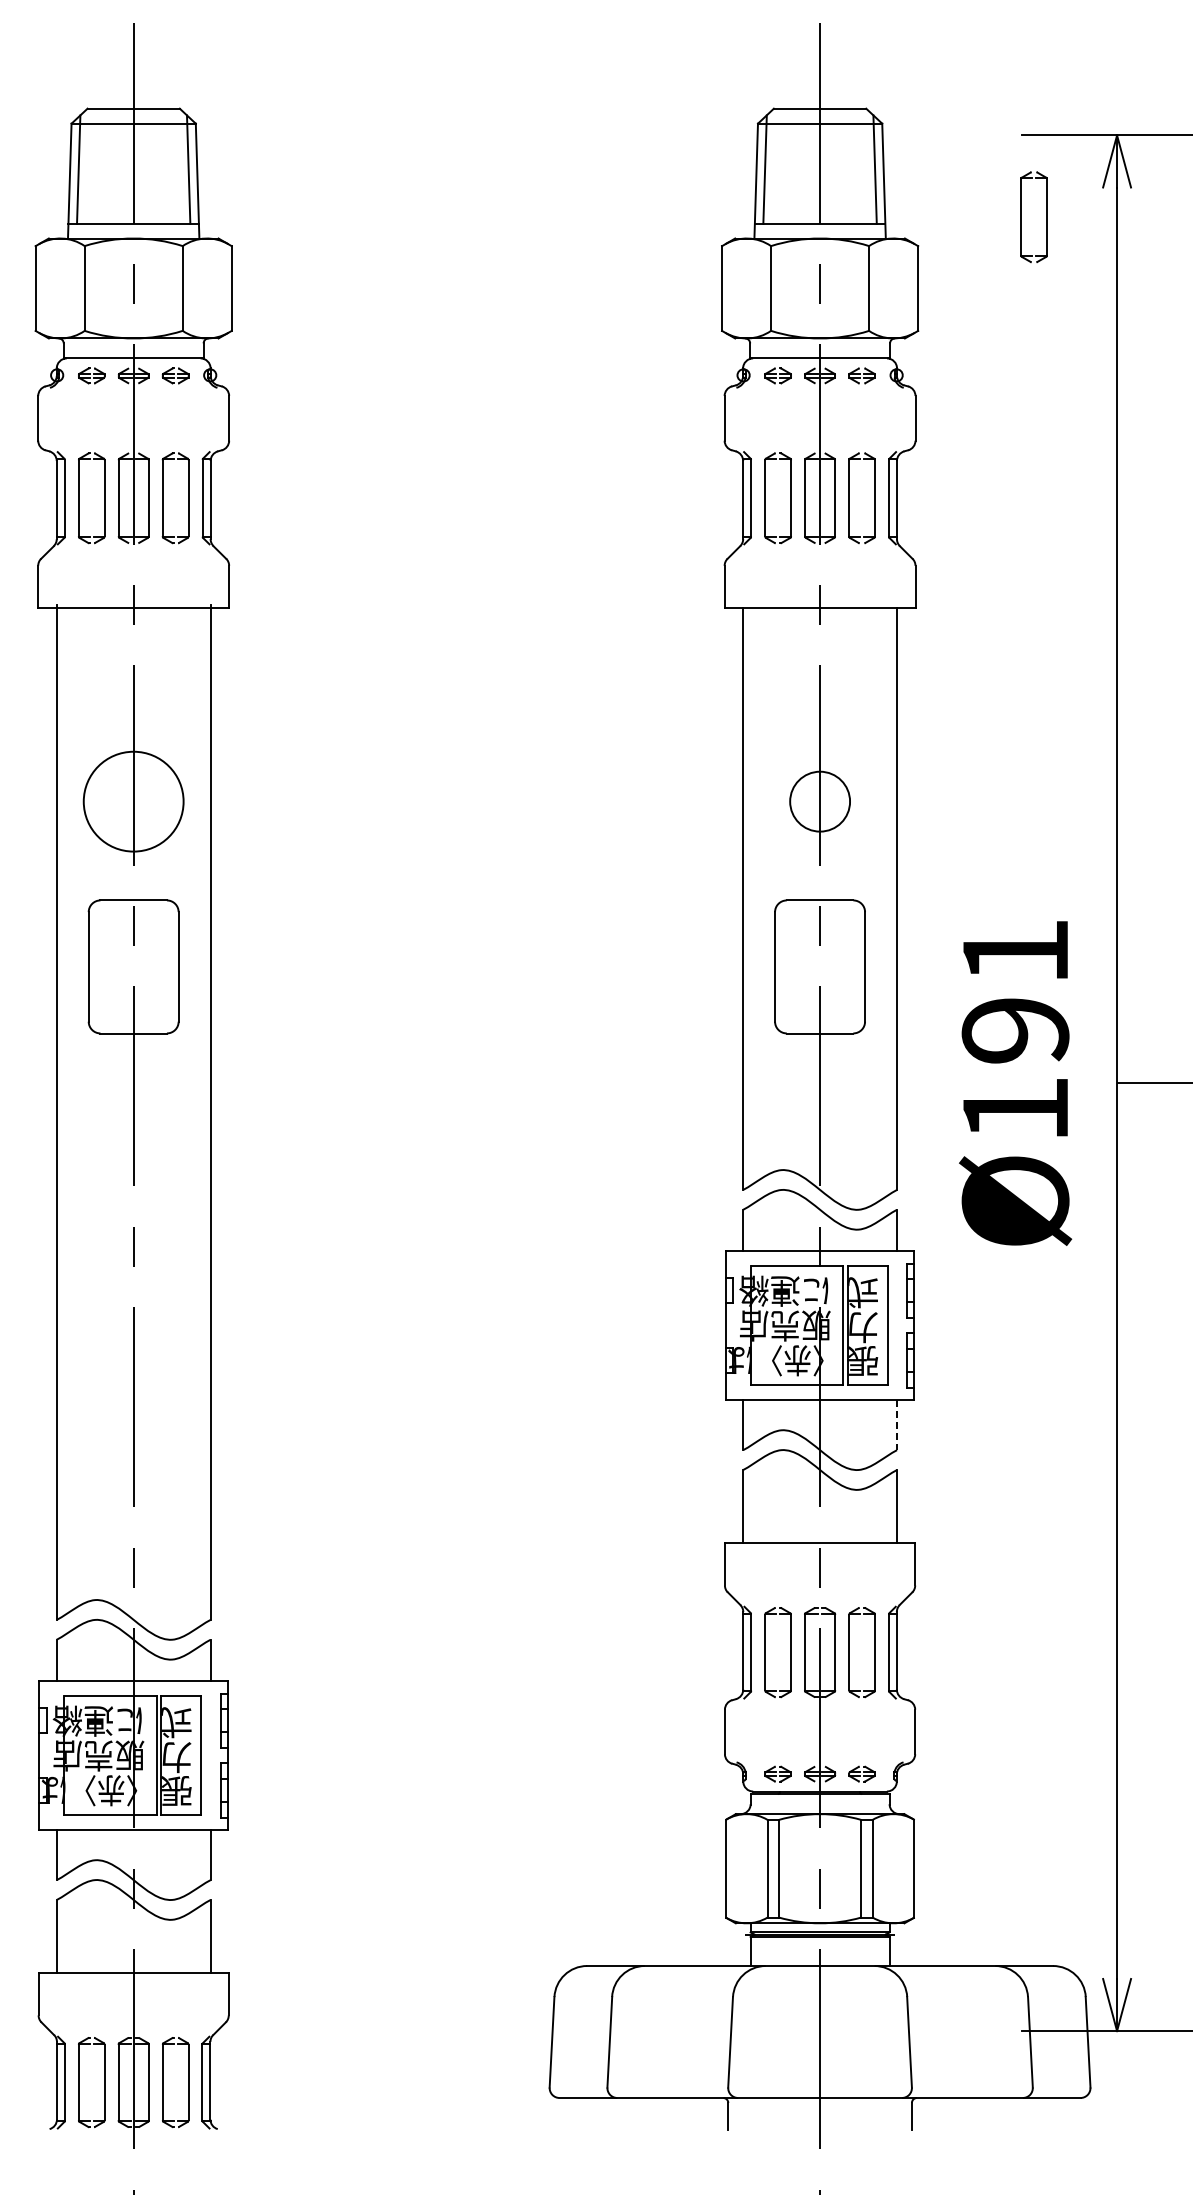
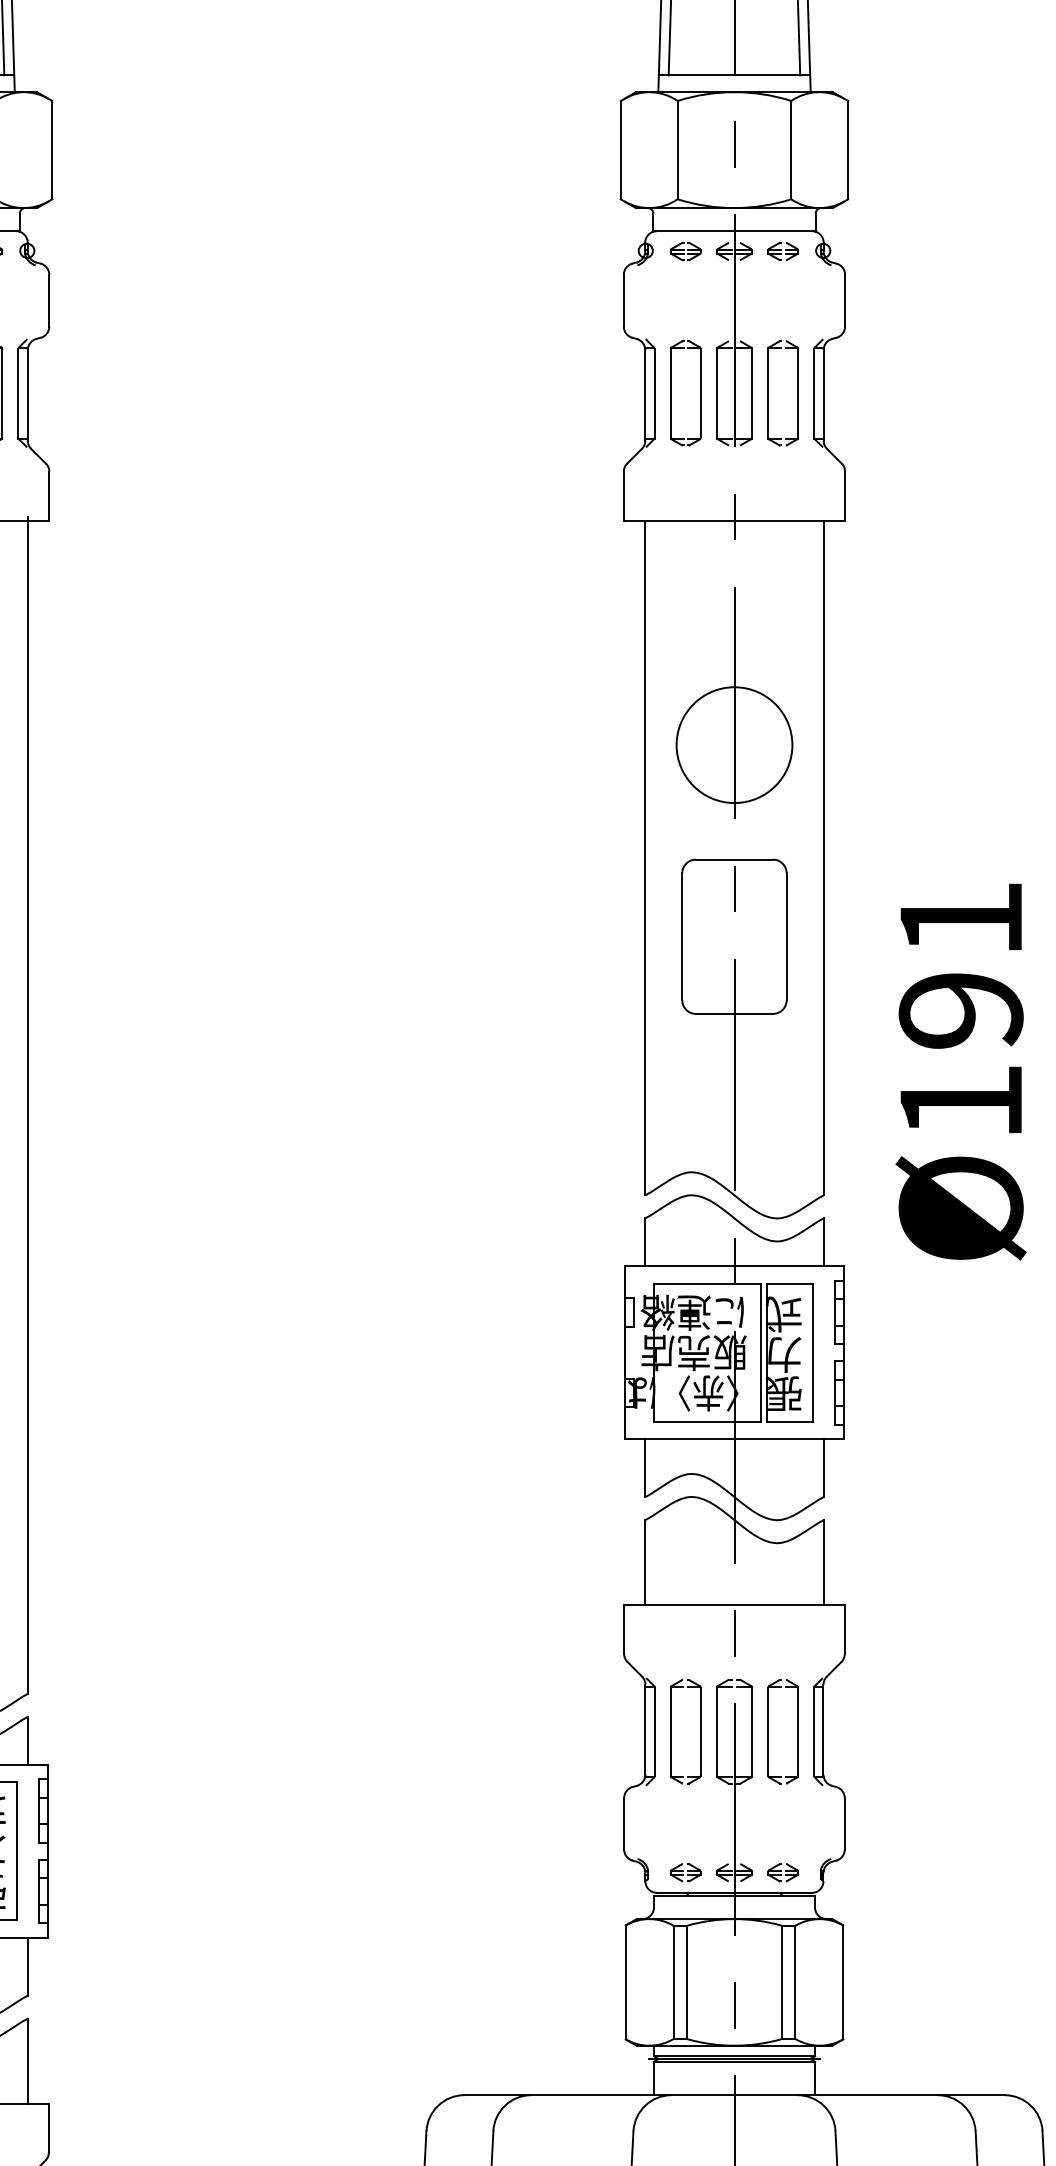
part: (1021, 216) -> (968, 66), removed
circle: (820, 801) -> (734, 744), size x1.67
line: (897, 1425) -> (824, 1468), dashed -> solid

